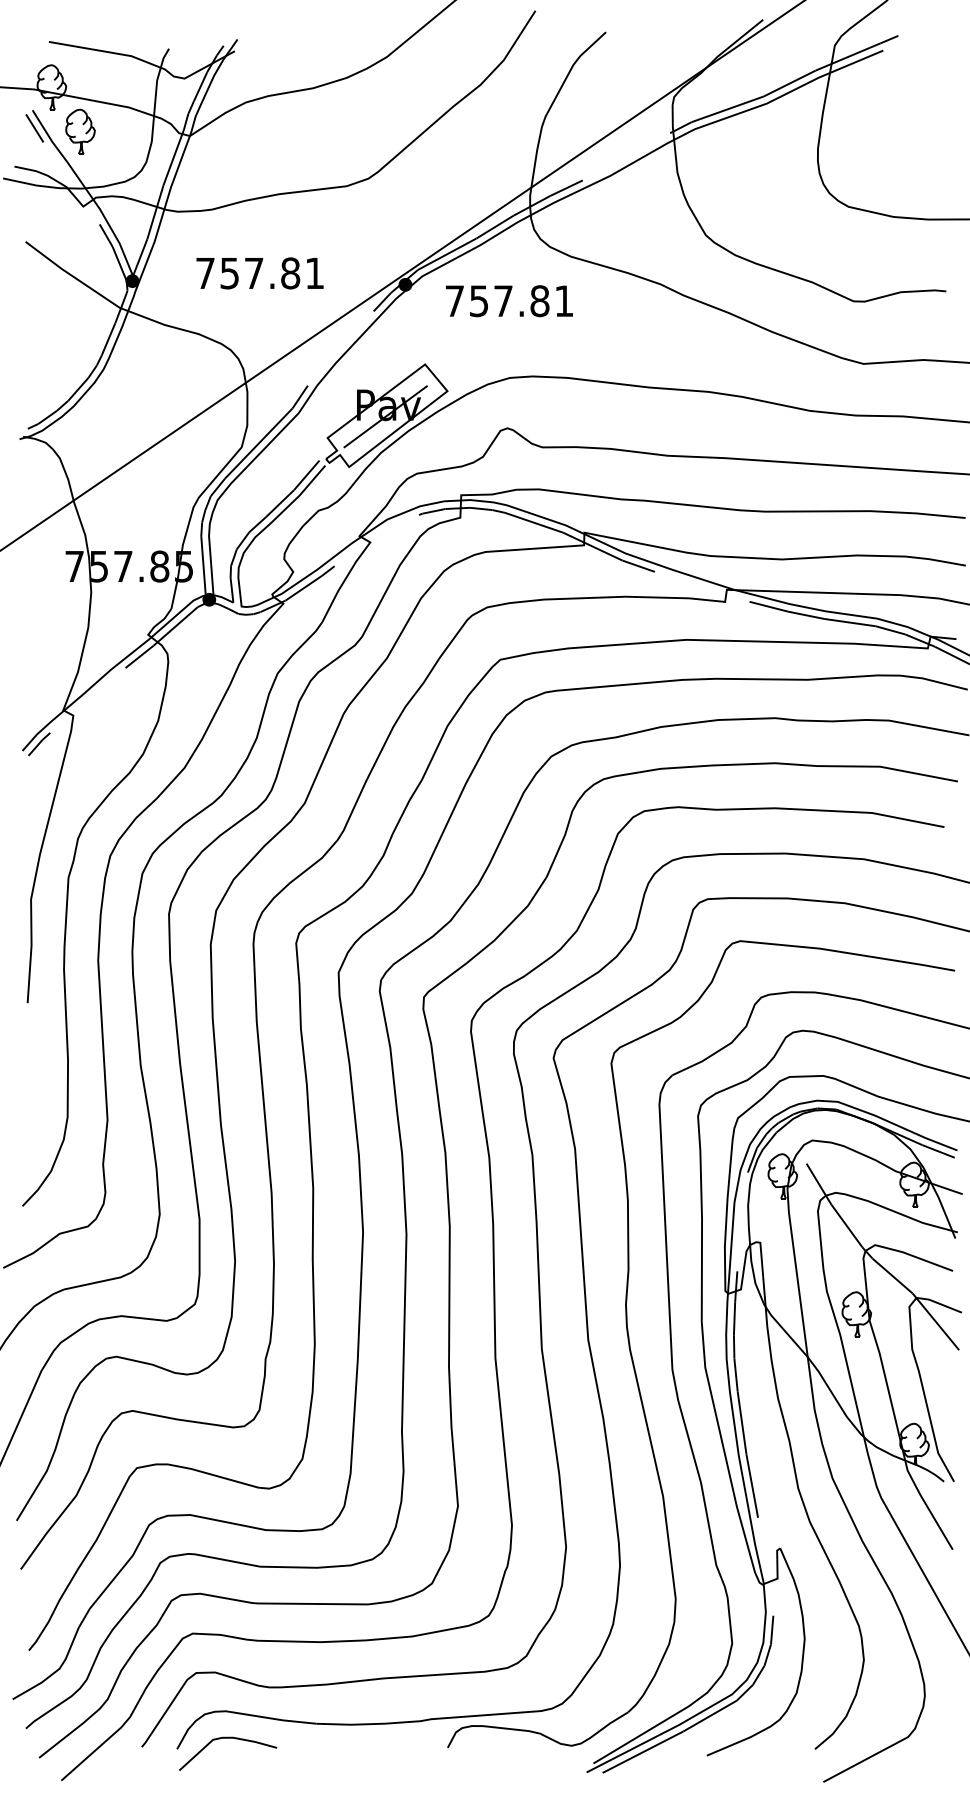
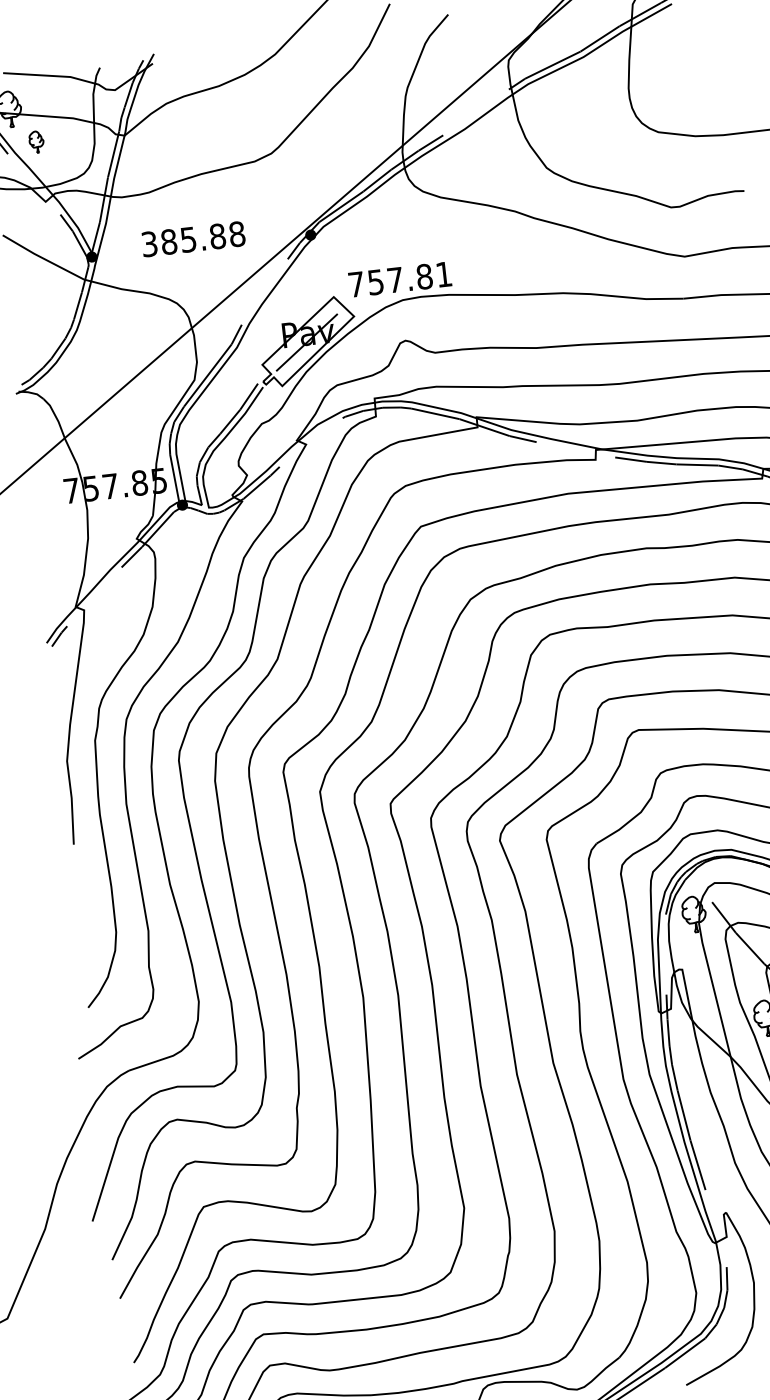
part: (80, 131) -> (36, 142), size x0.6
text: (260, 273) -> (193, 239), 757.81 -> 385.88
text: (509, 301) -> (400, 279), moved

